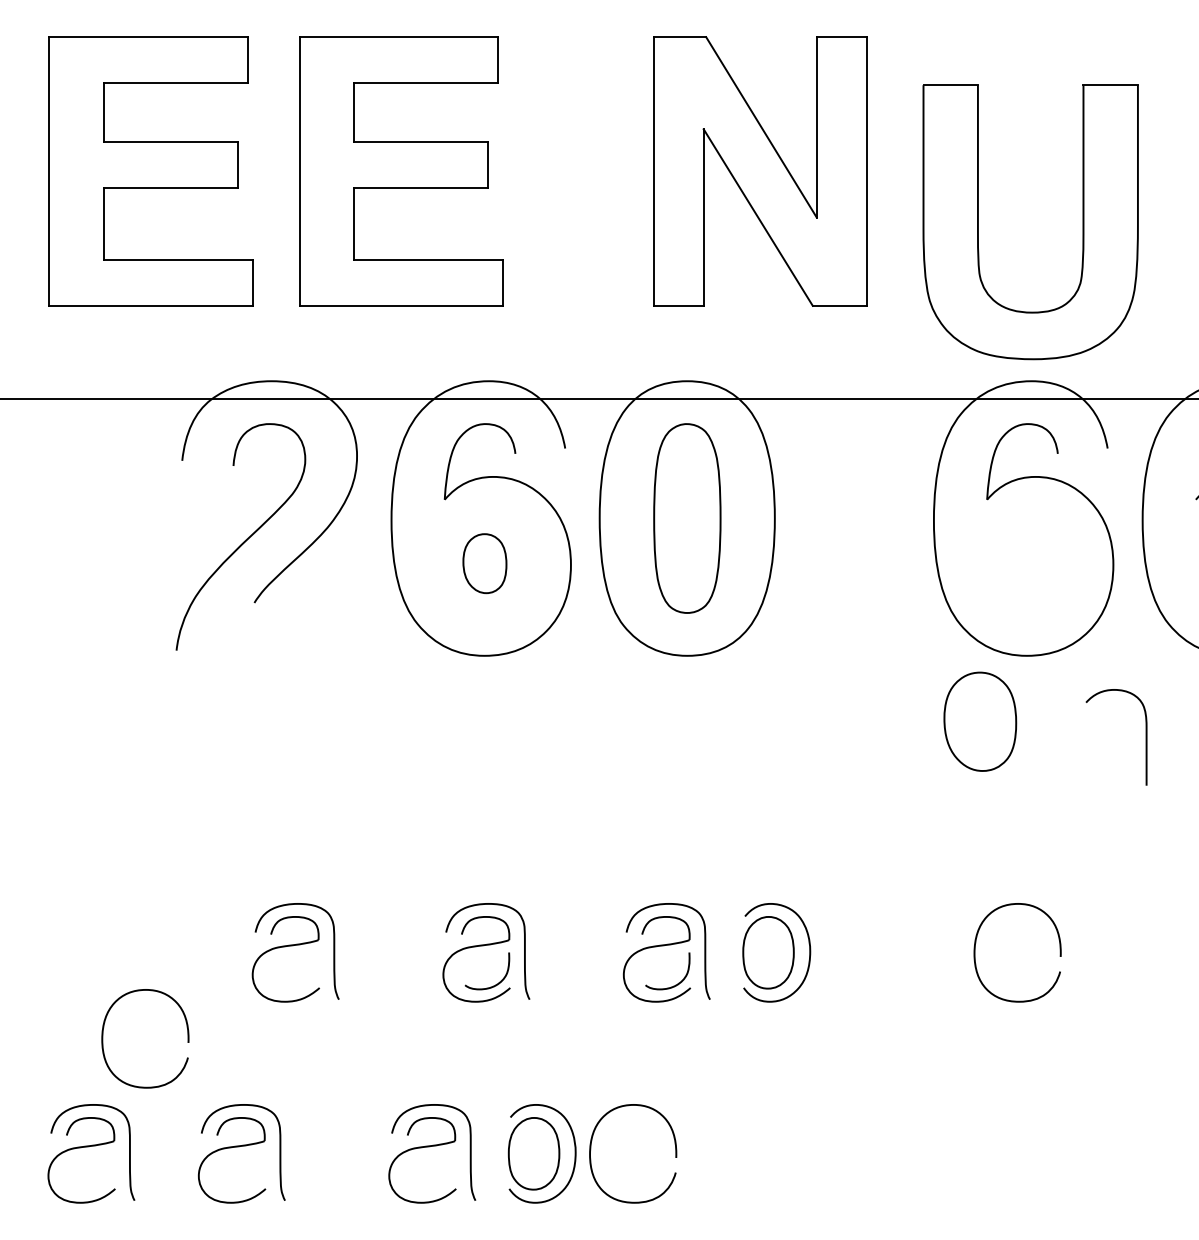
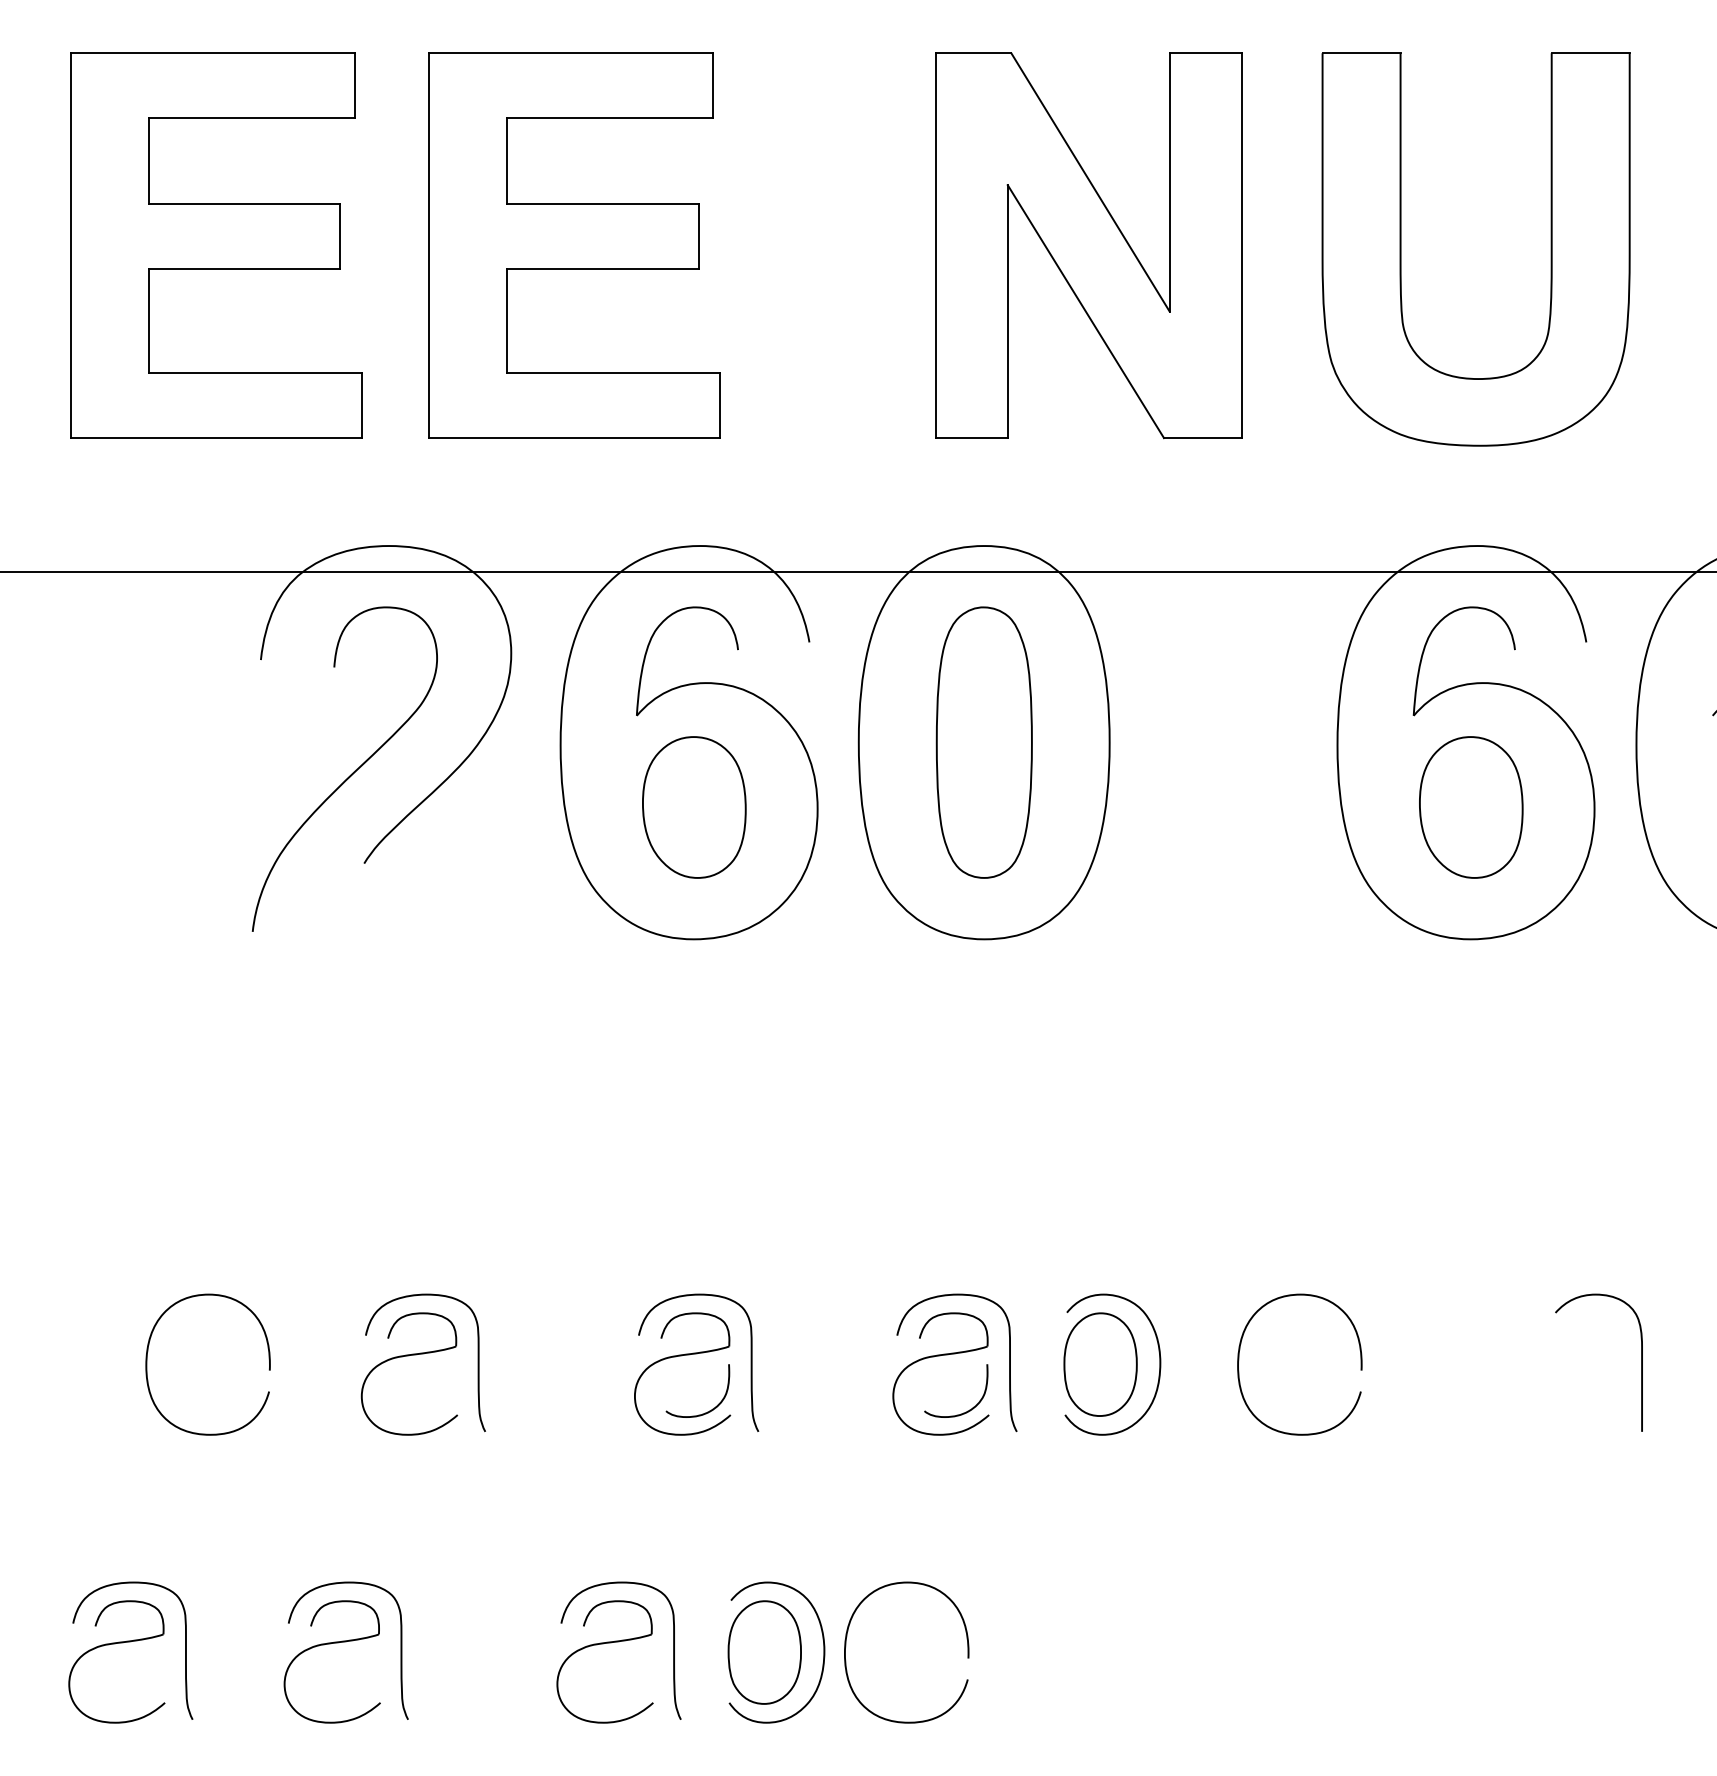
part: (978, 222) -> (1401, 249), moved
part: (484, 563) -> (693, 807), size x1.67
part: (980, 721) -> (1471, 807), moved
curve: (1145, 737) -> (1640, 1362), moved
curve: (976, 943) -> (1240, 1351), moved
curve: (103, 1038) -> (148, 1364), moved

